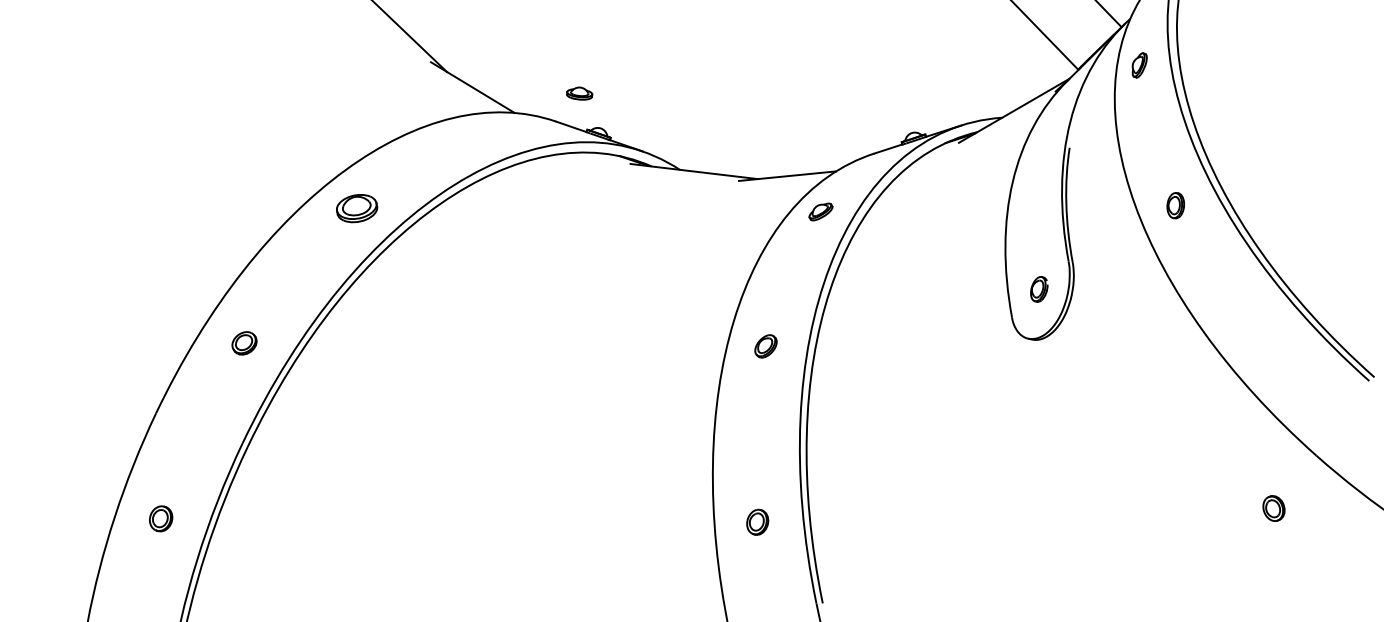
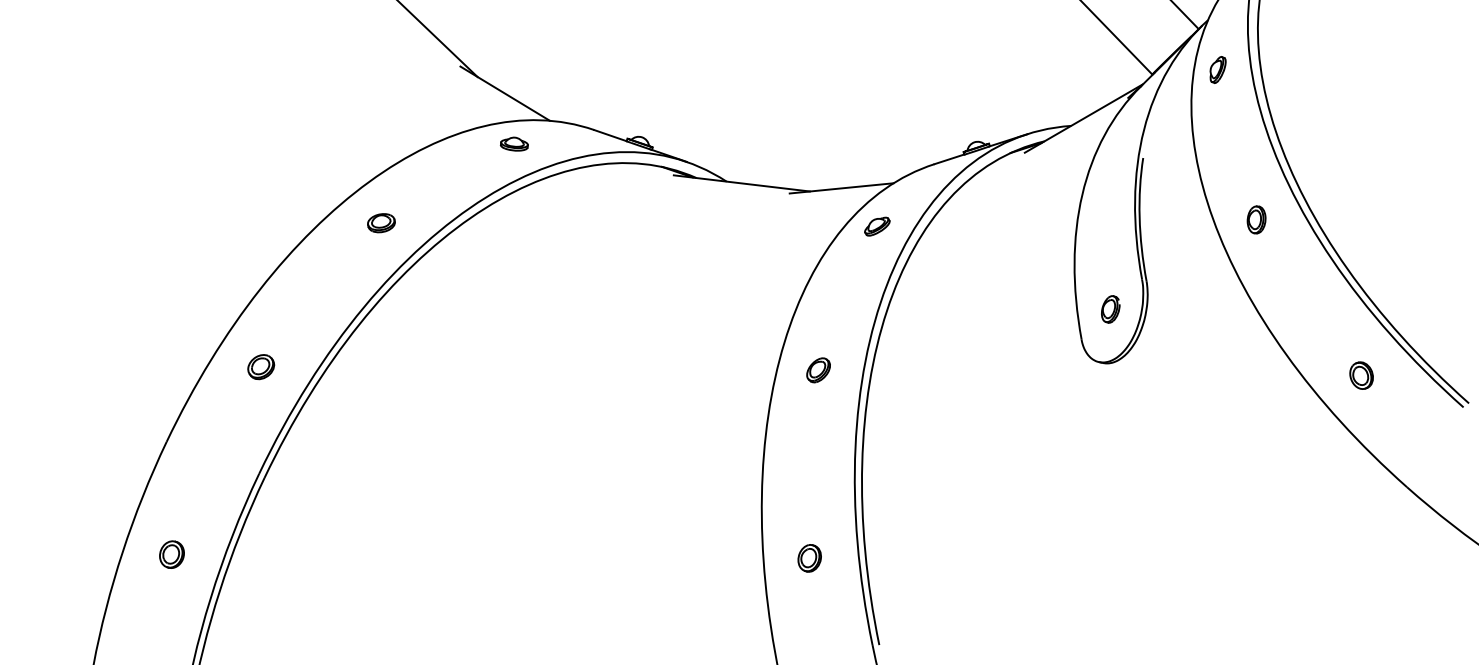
part: (578, 93) -> (513, 143), moved
part: (357, 209) -> (381, 223), size x0.62
part: (1273, 508) -> (1361, 375), moved

